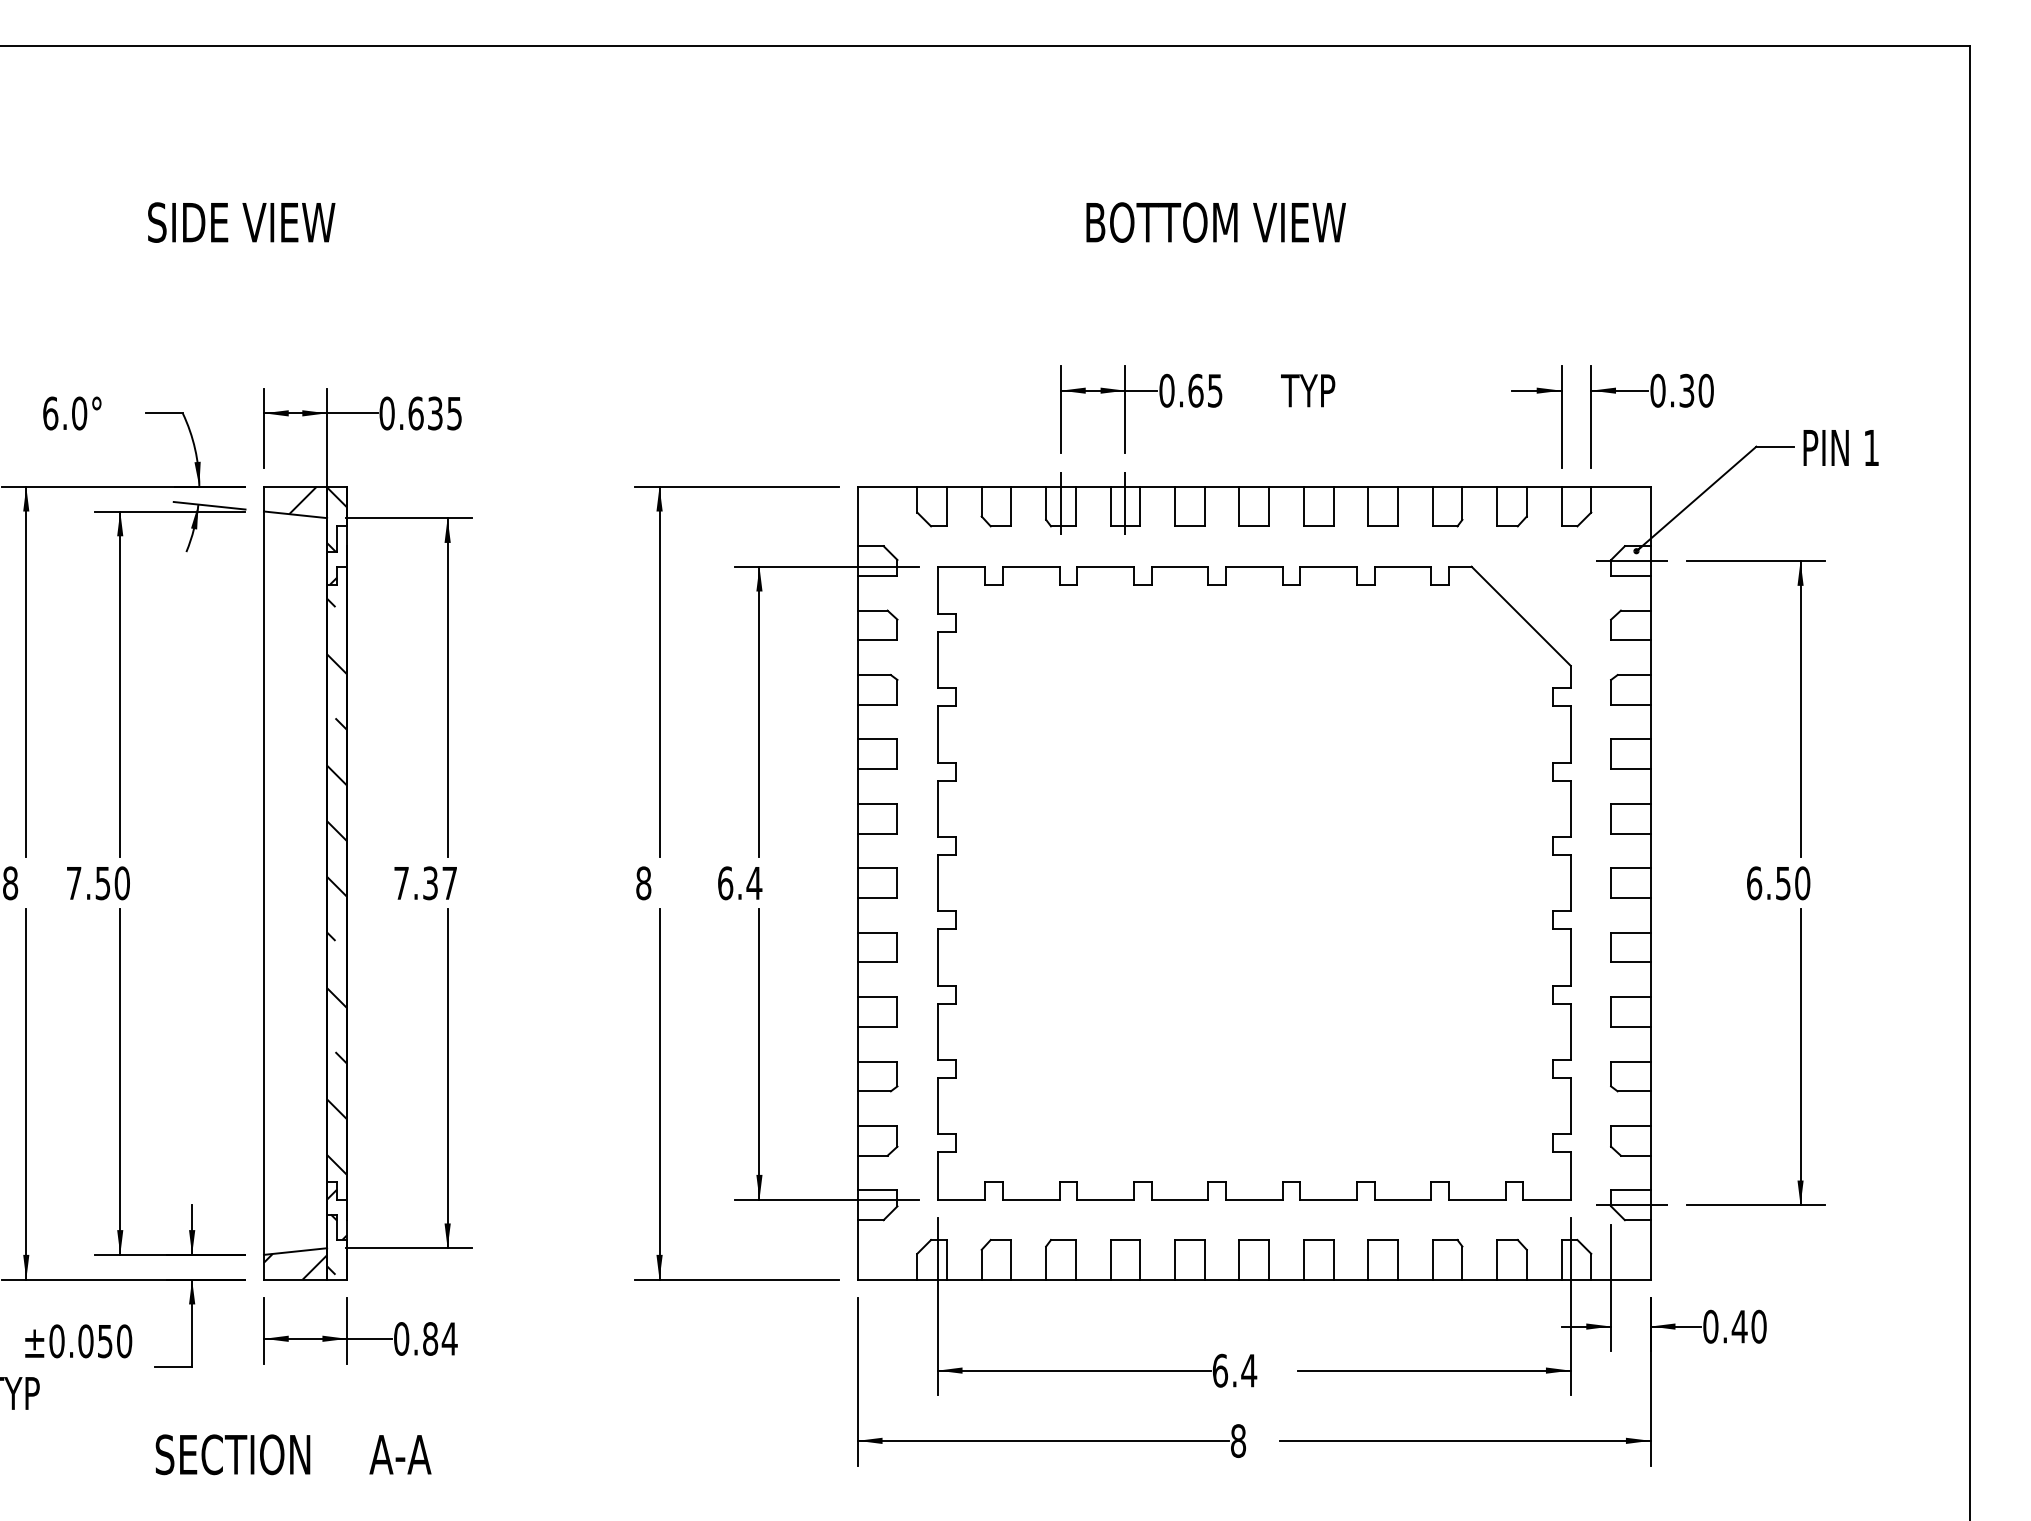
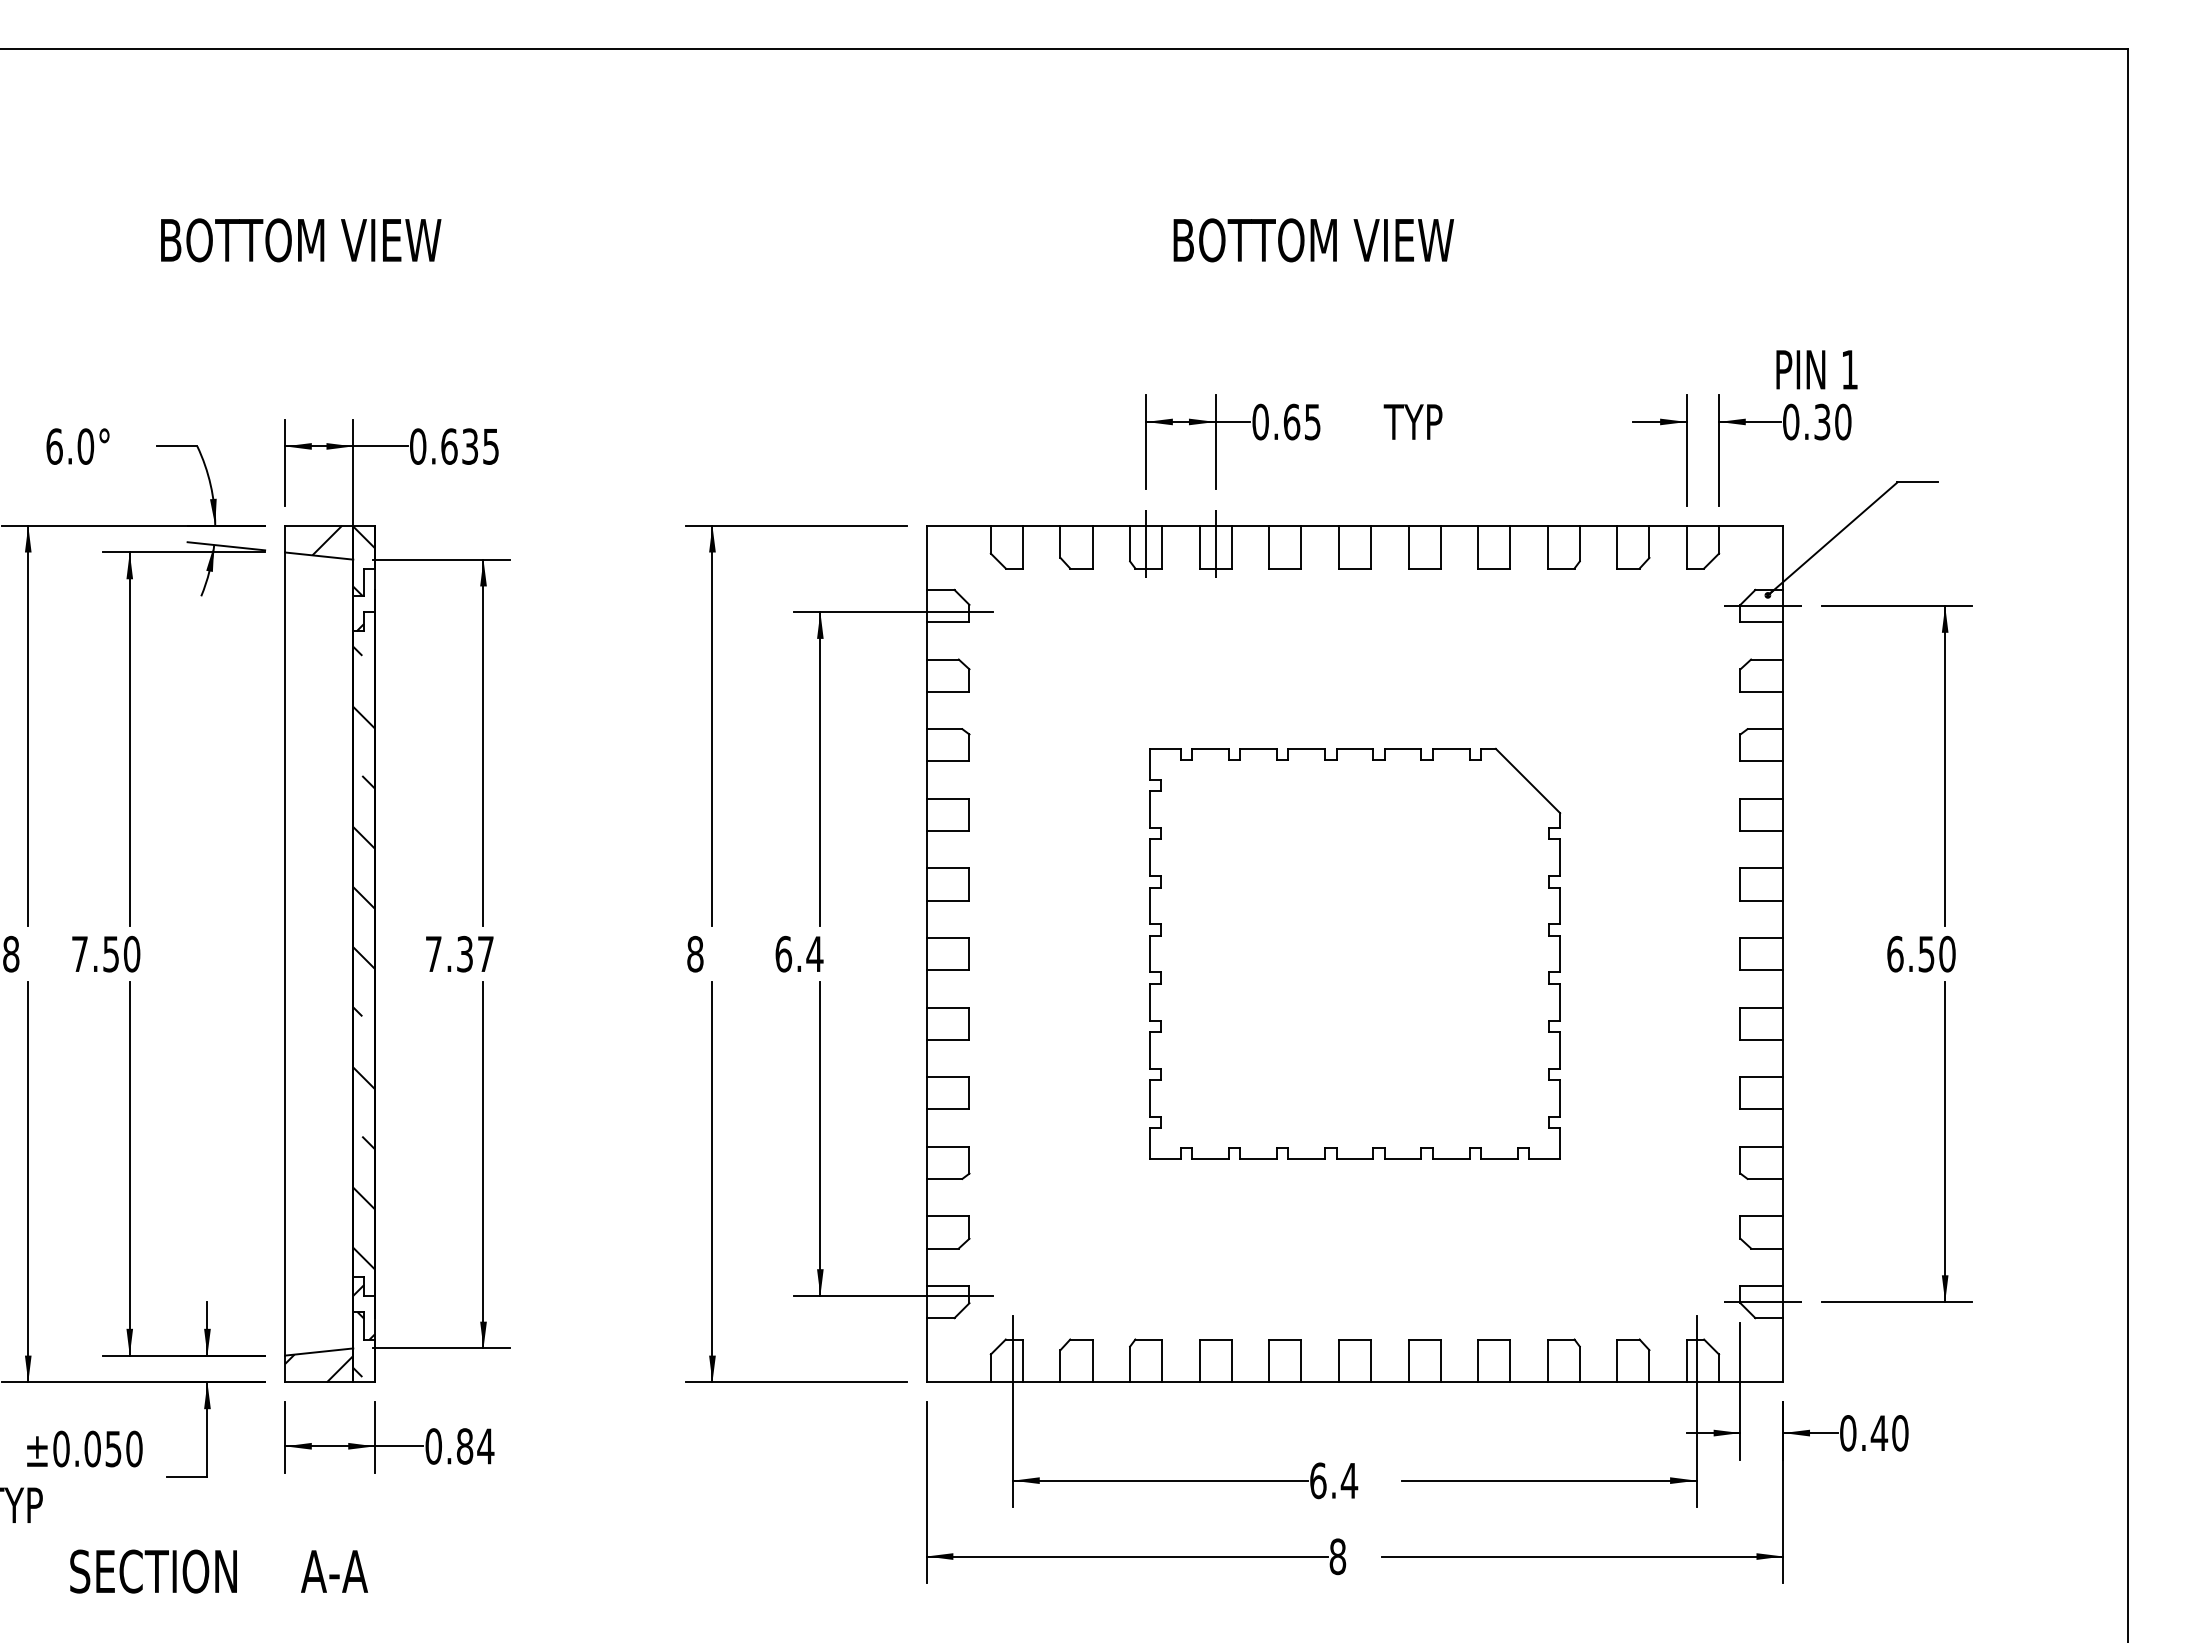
text: (278, 222) -> (300, 240), SIDE VIEW -> BOTTOM VIEW
text: (1840, 447) -> (1816, 369), moved
part: (1253, 882) -> (1354, 953), size x0.6
text: (293, 1454) -> (219, 1571), moved

